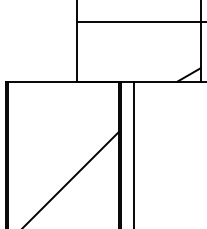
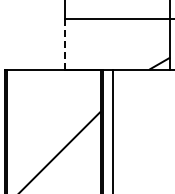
line: (77, 52) -> (65, 44), solid -> dashed

